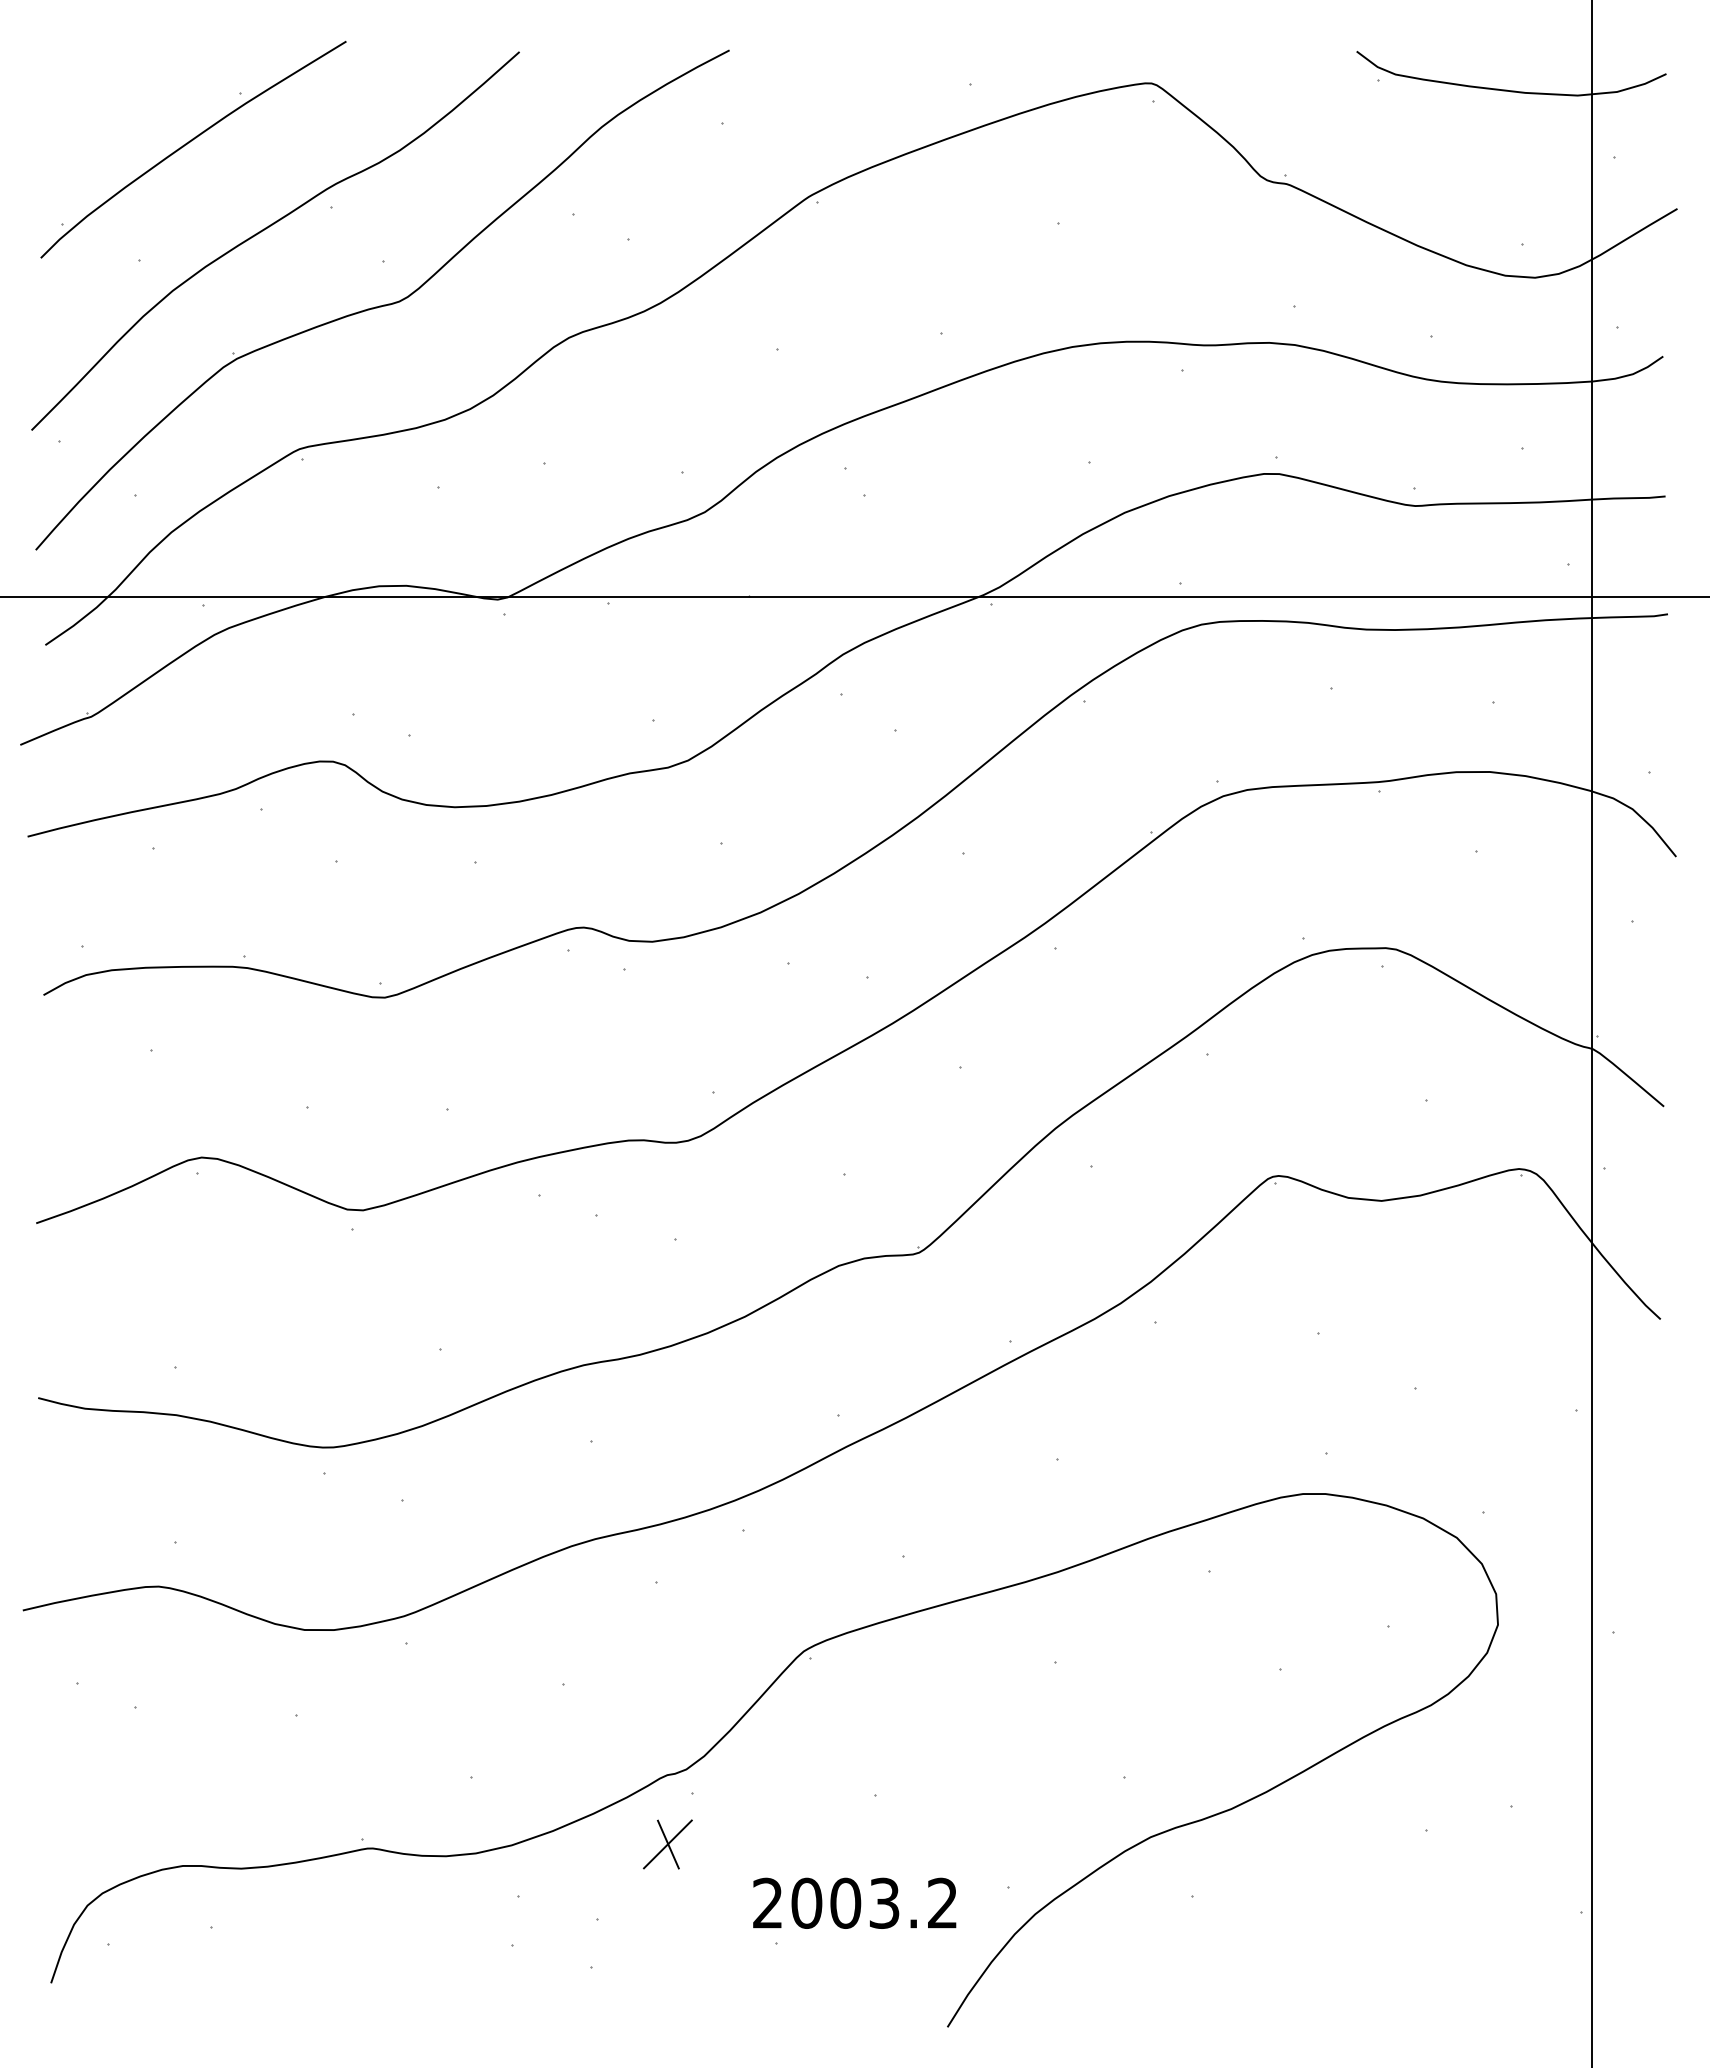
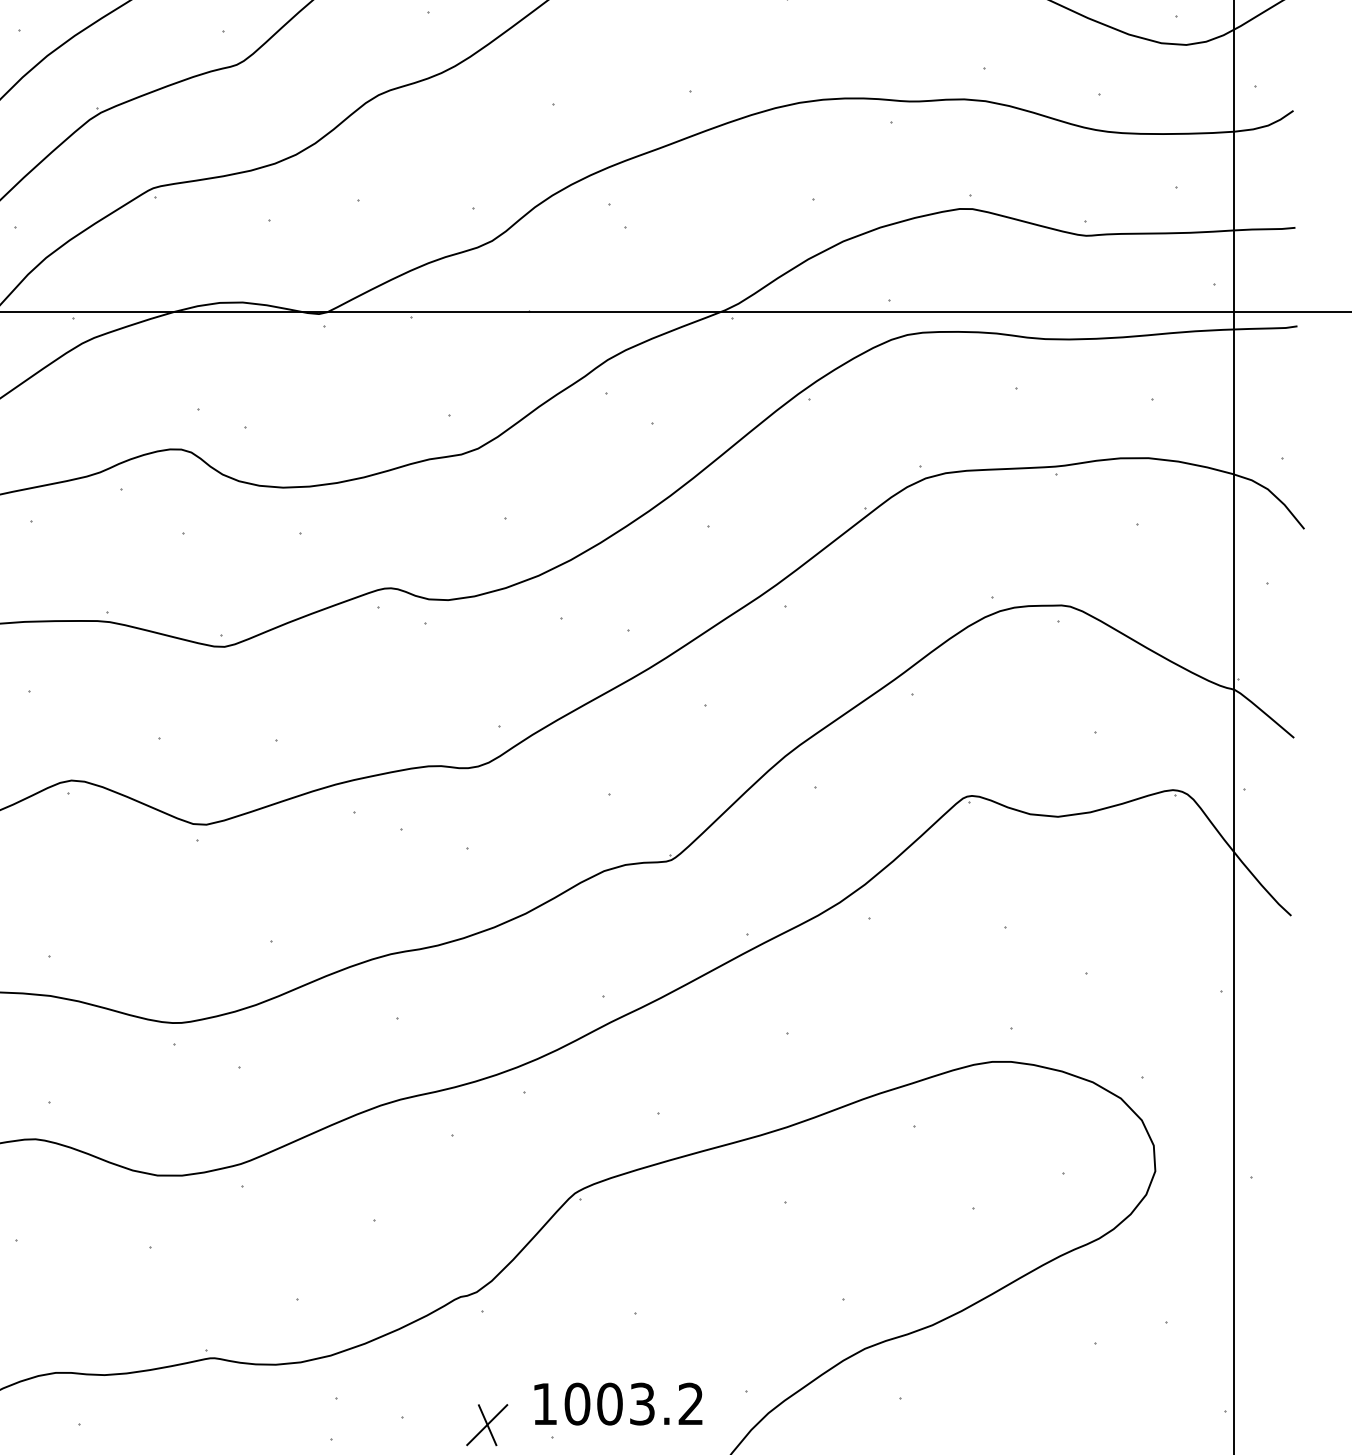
part: (667, 1844) -> (486, 1425), moved
text: (767, 1902) -> (544, 1403), 2003.2 -> 1003.2

